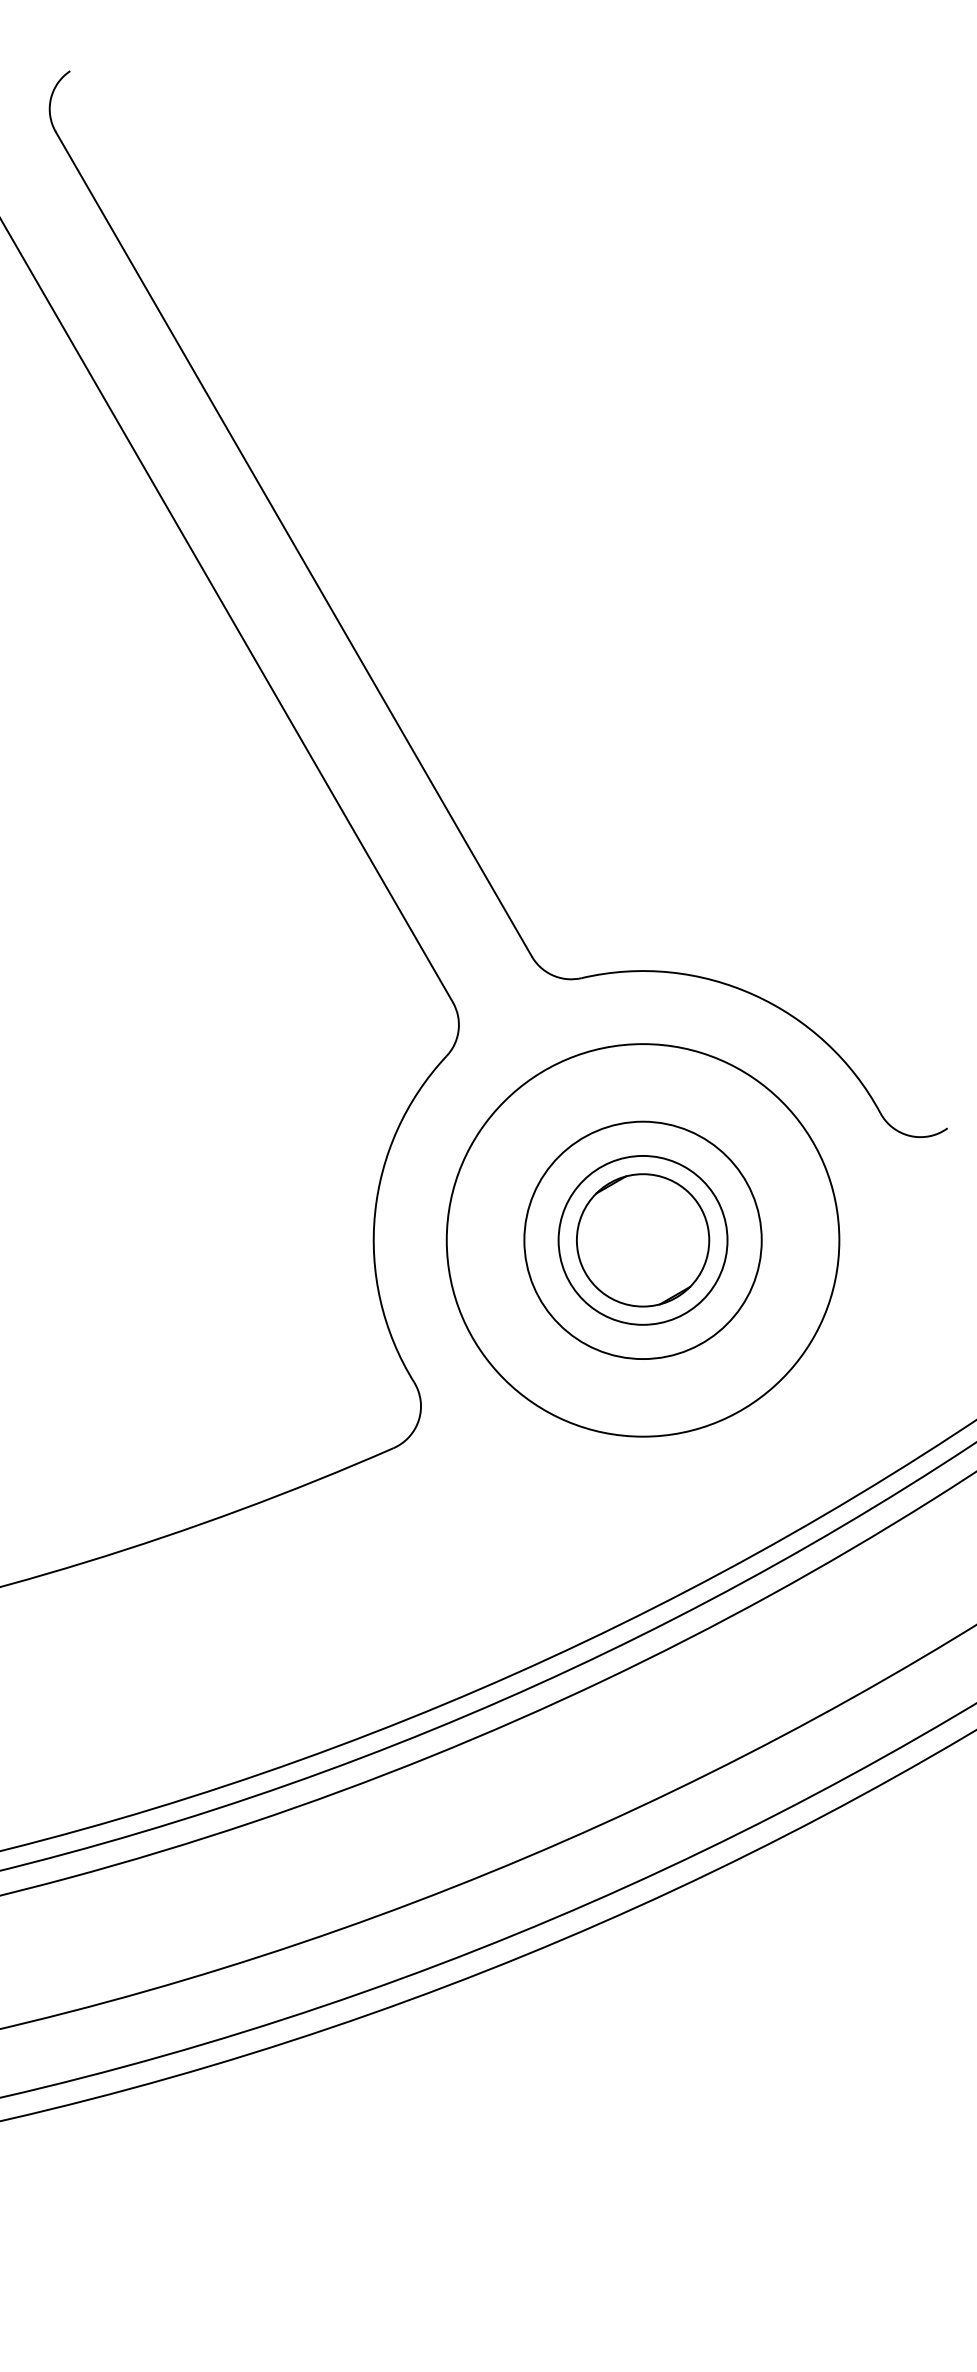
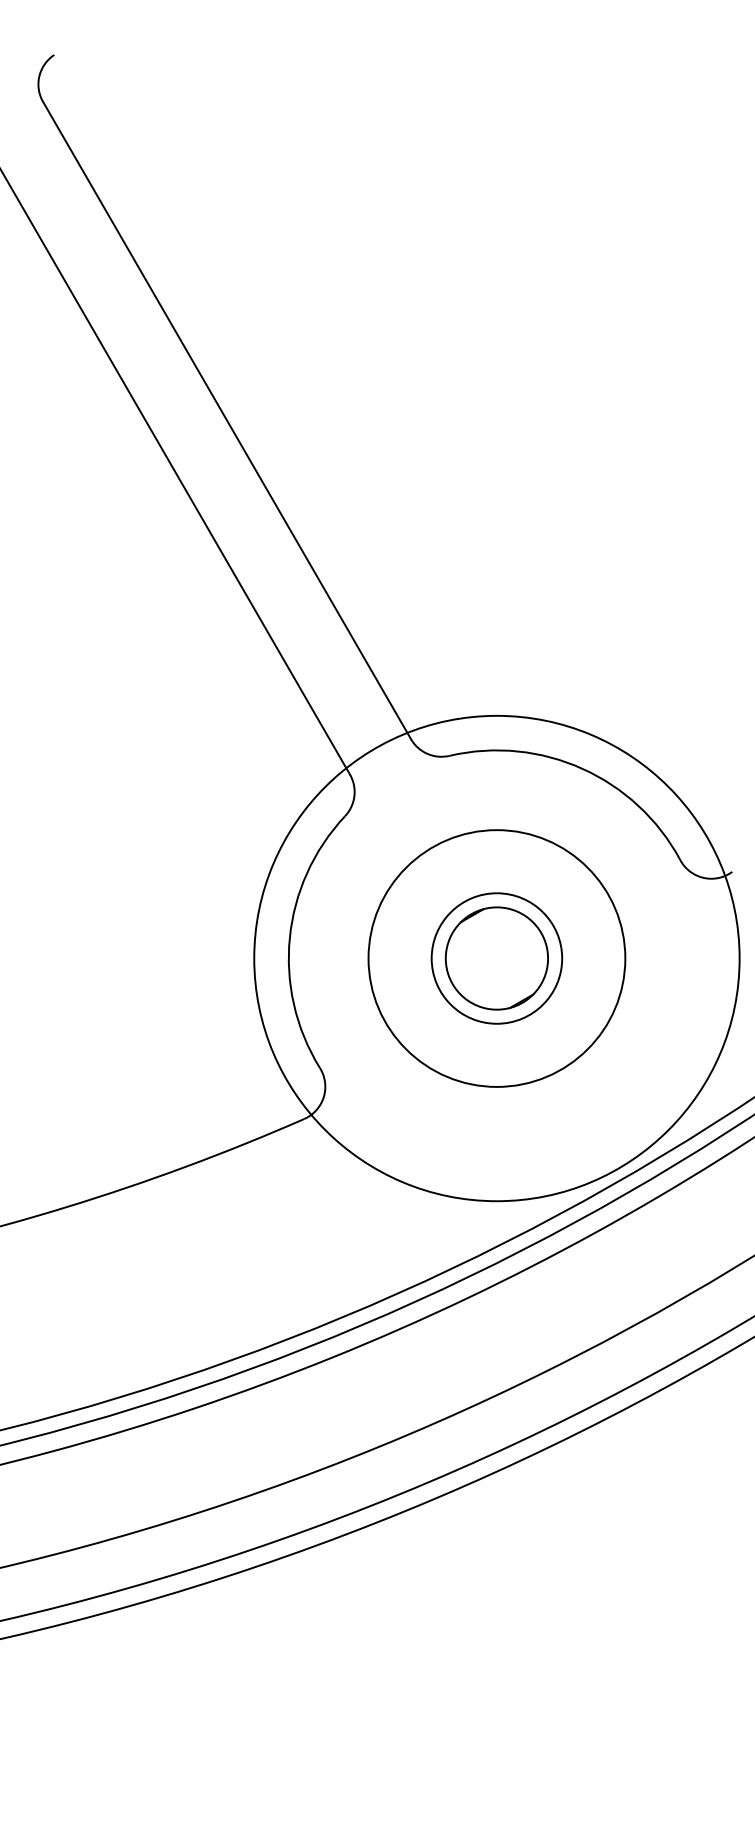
circle: (642, 1240) -> (496, 958), size x1.4
circle: (642, 1240) -> (496, 958), size x1.6

